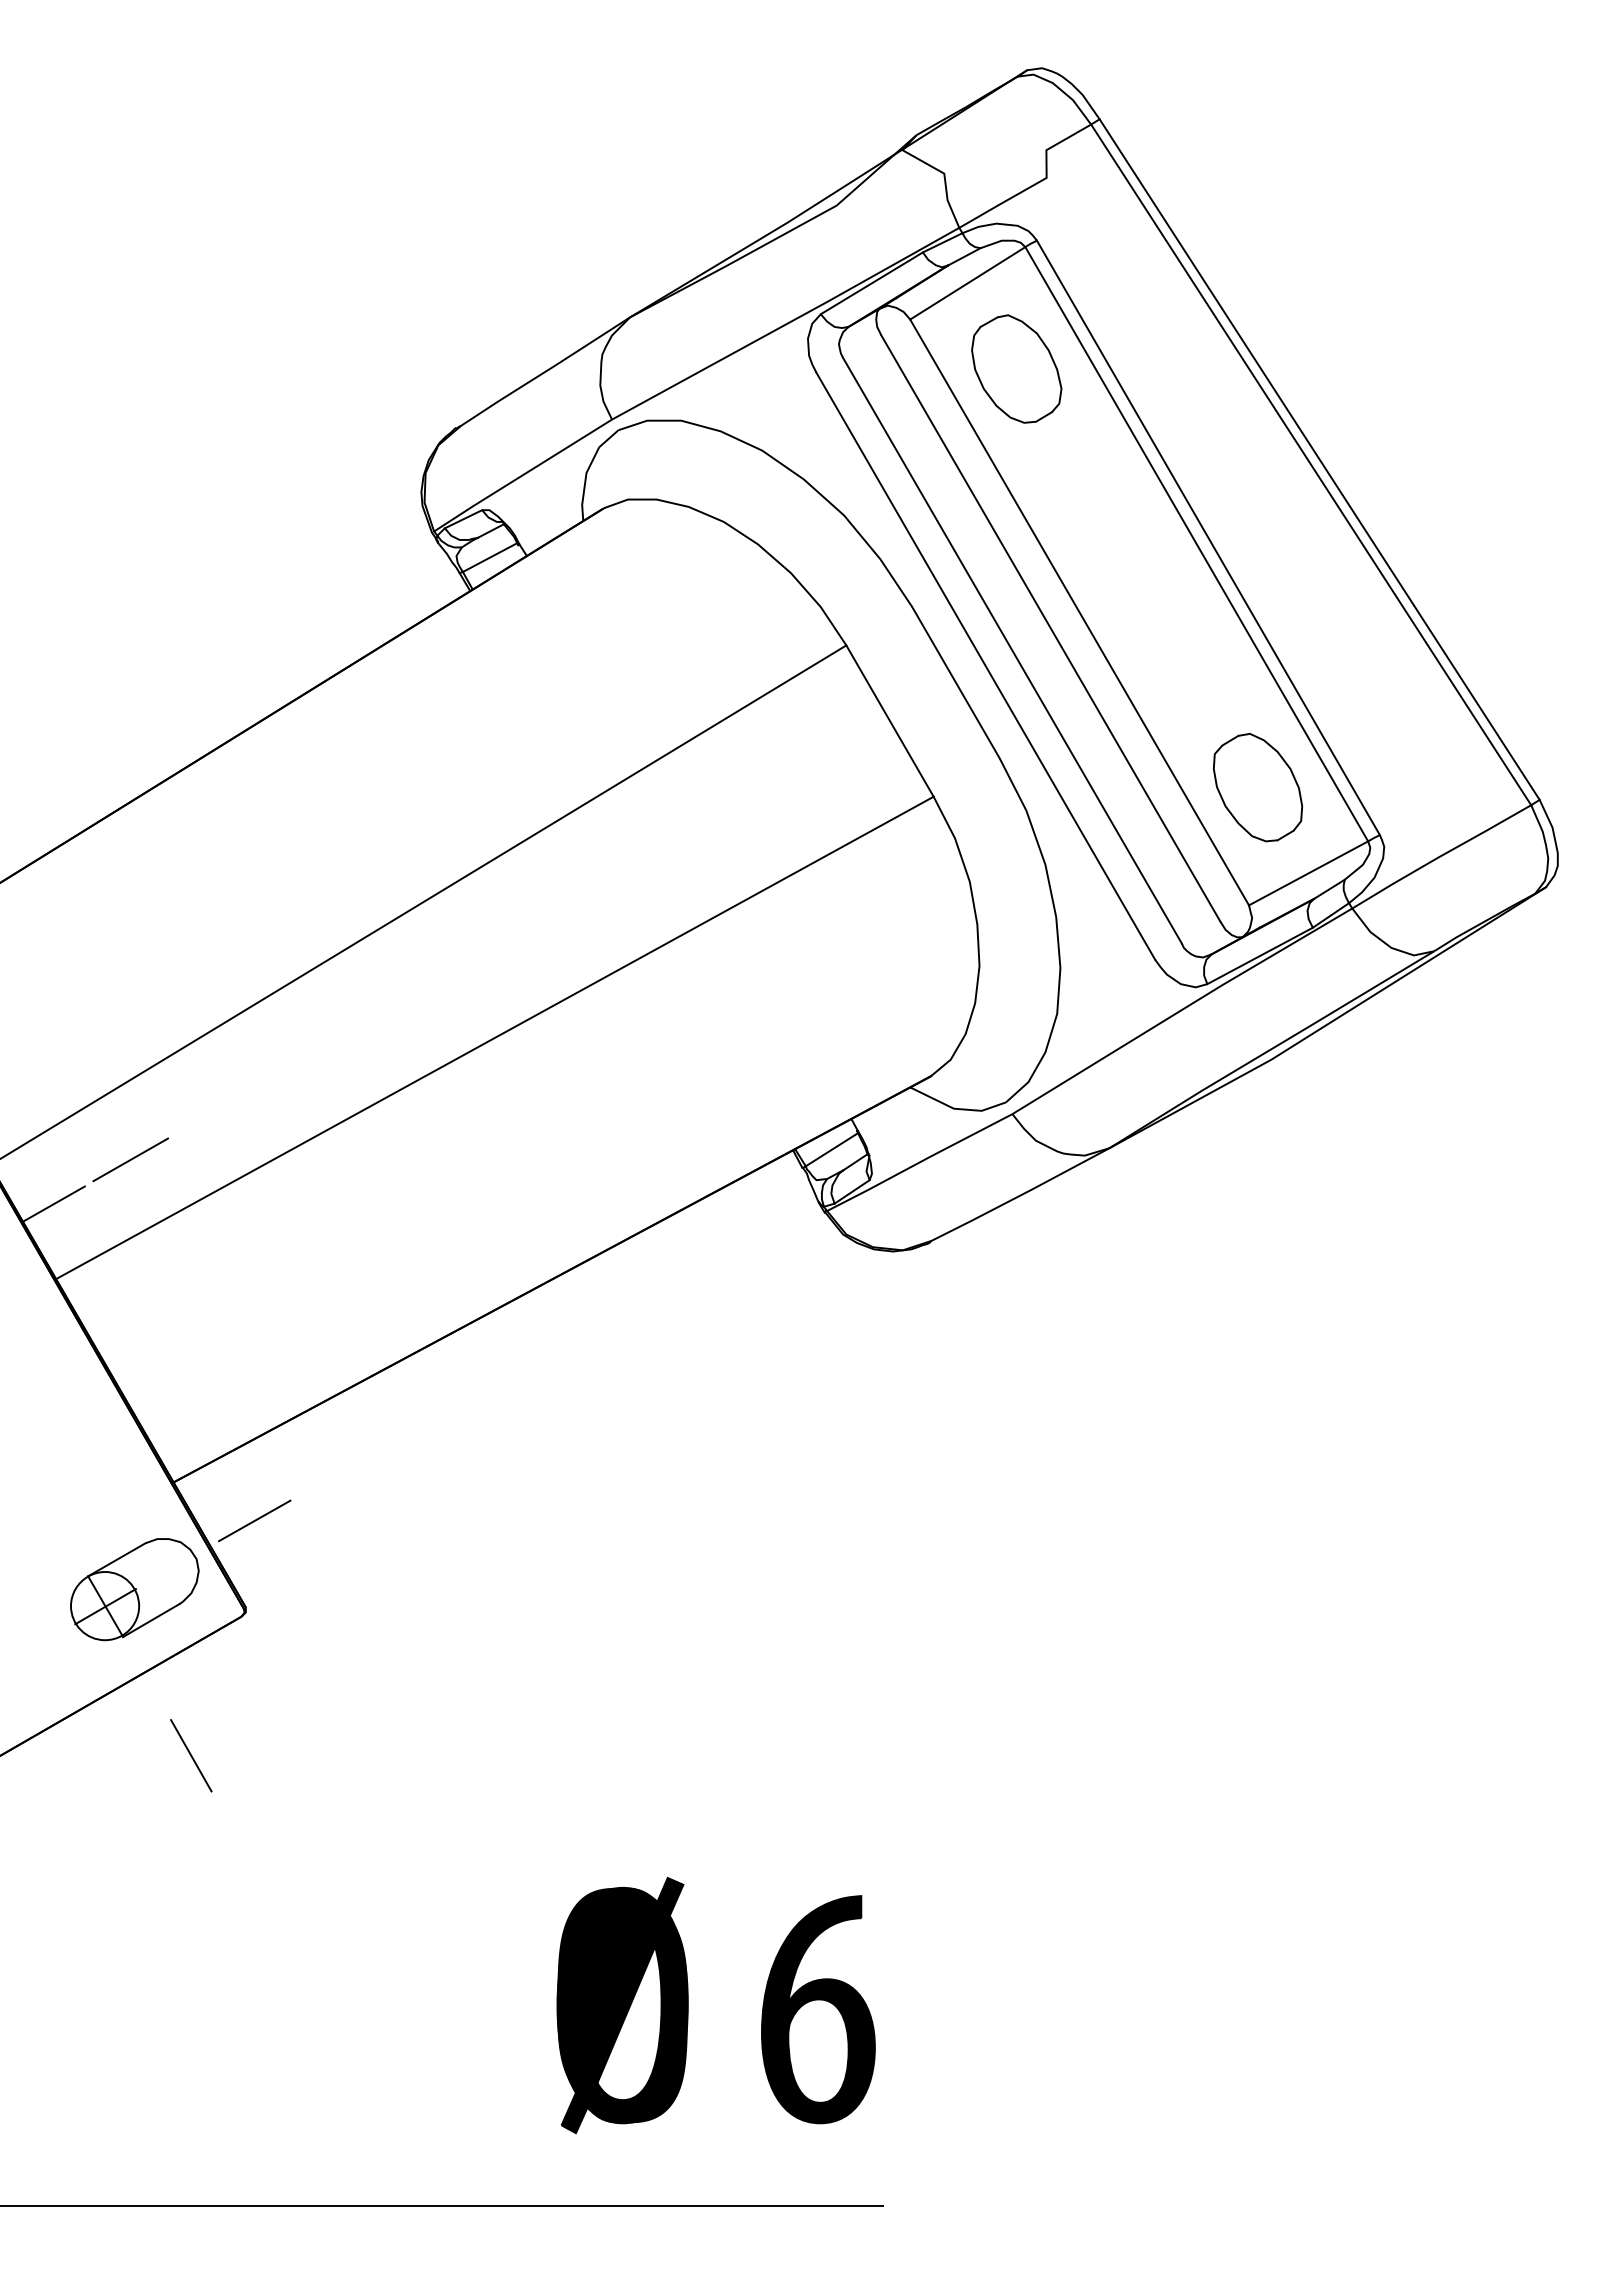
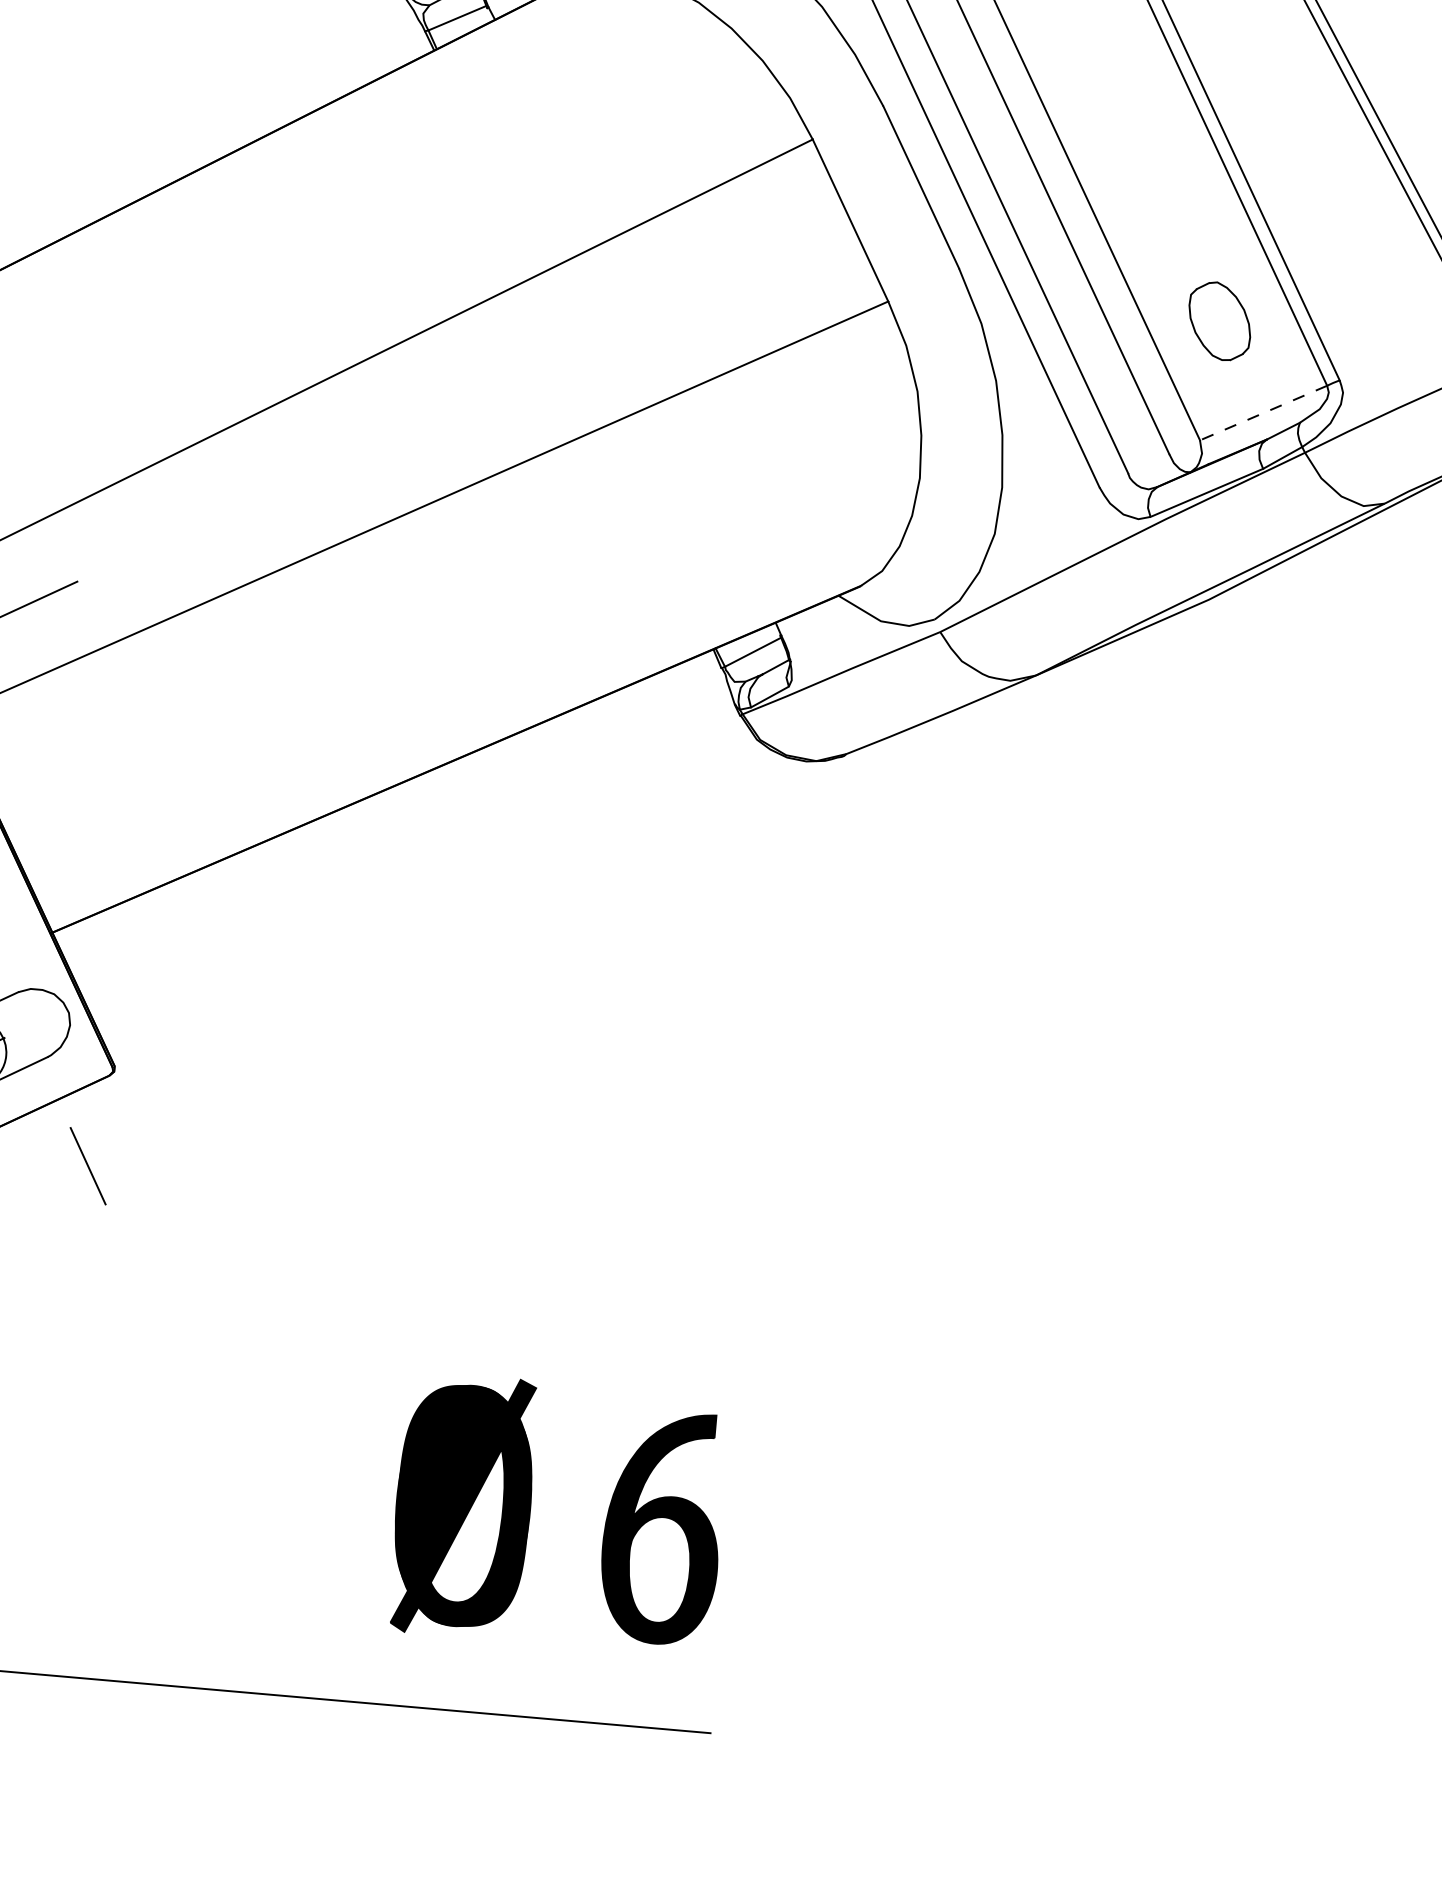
part: (1258, 787) -> (1220, 321), size x0.7
line: (1308, 873) -> (1263, 413), solid -> dashed
line: (254, 1520) -> (131, 978), removed
line: (191, 1755) -> (88, 1165), moved

